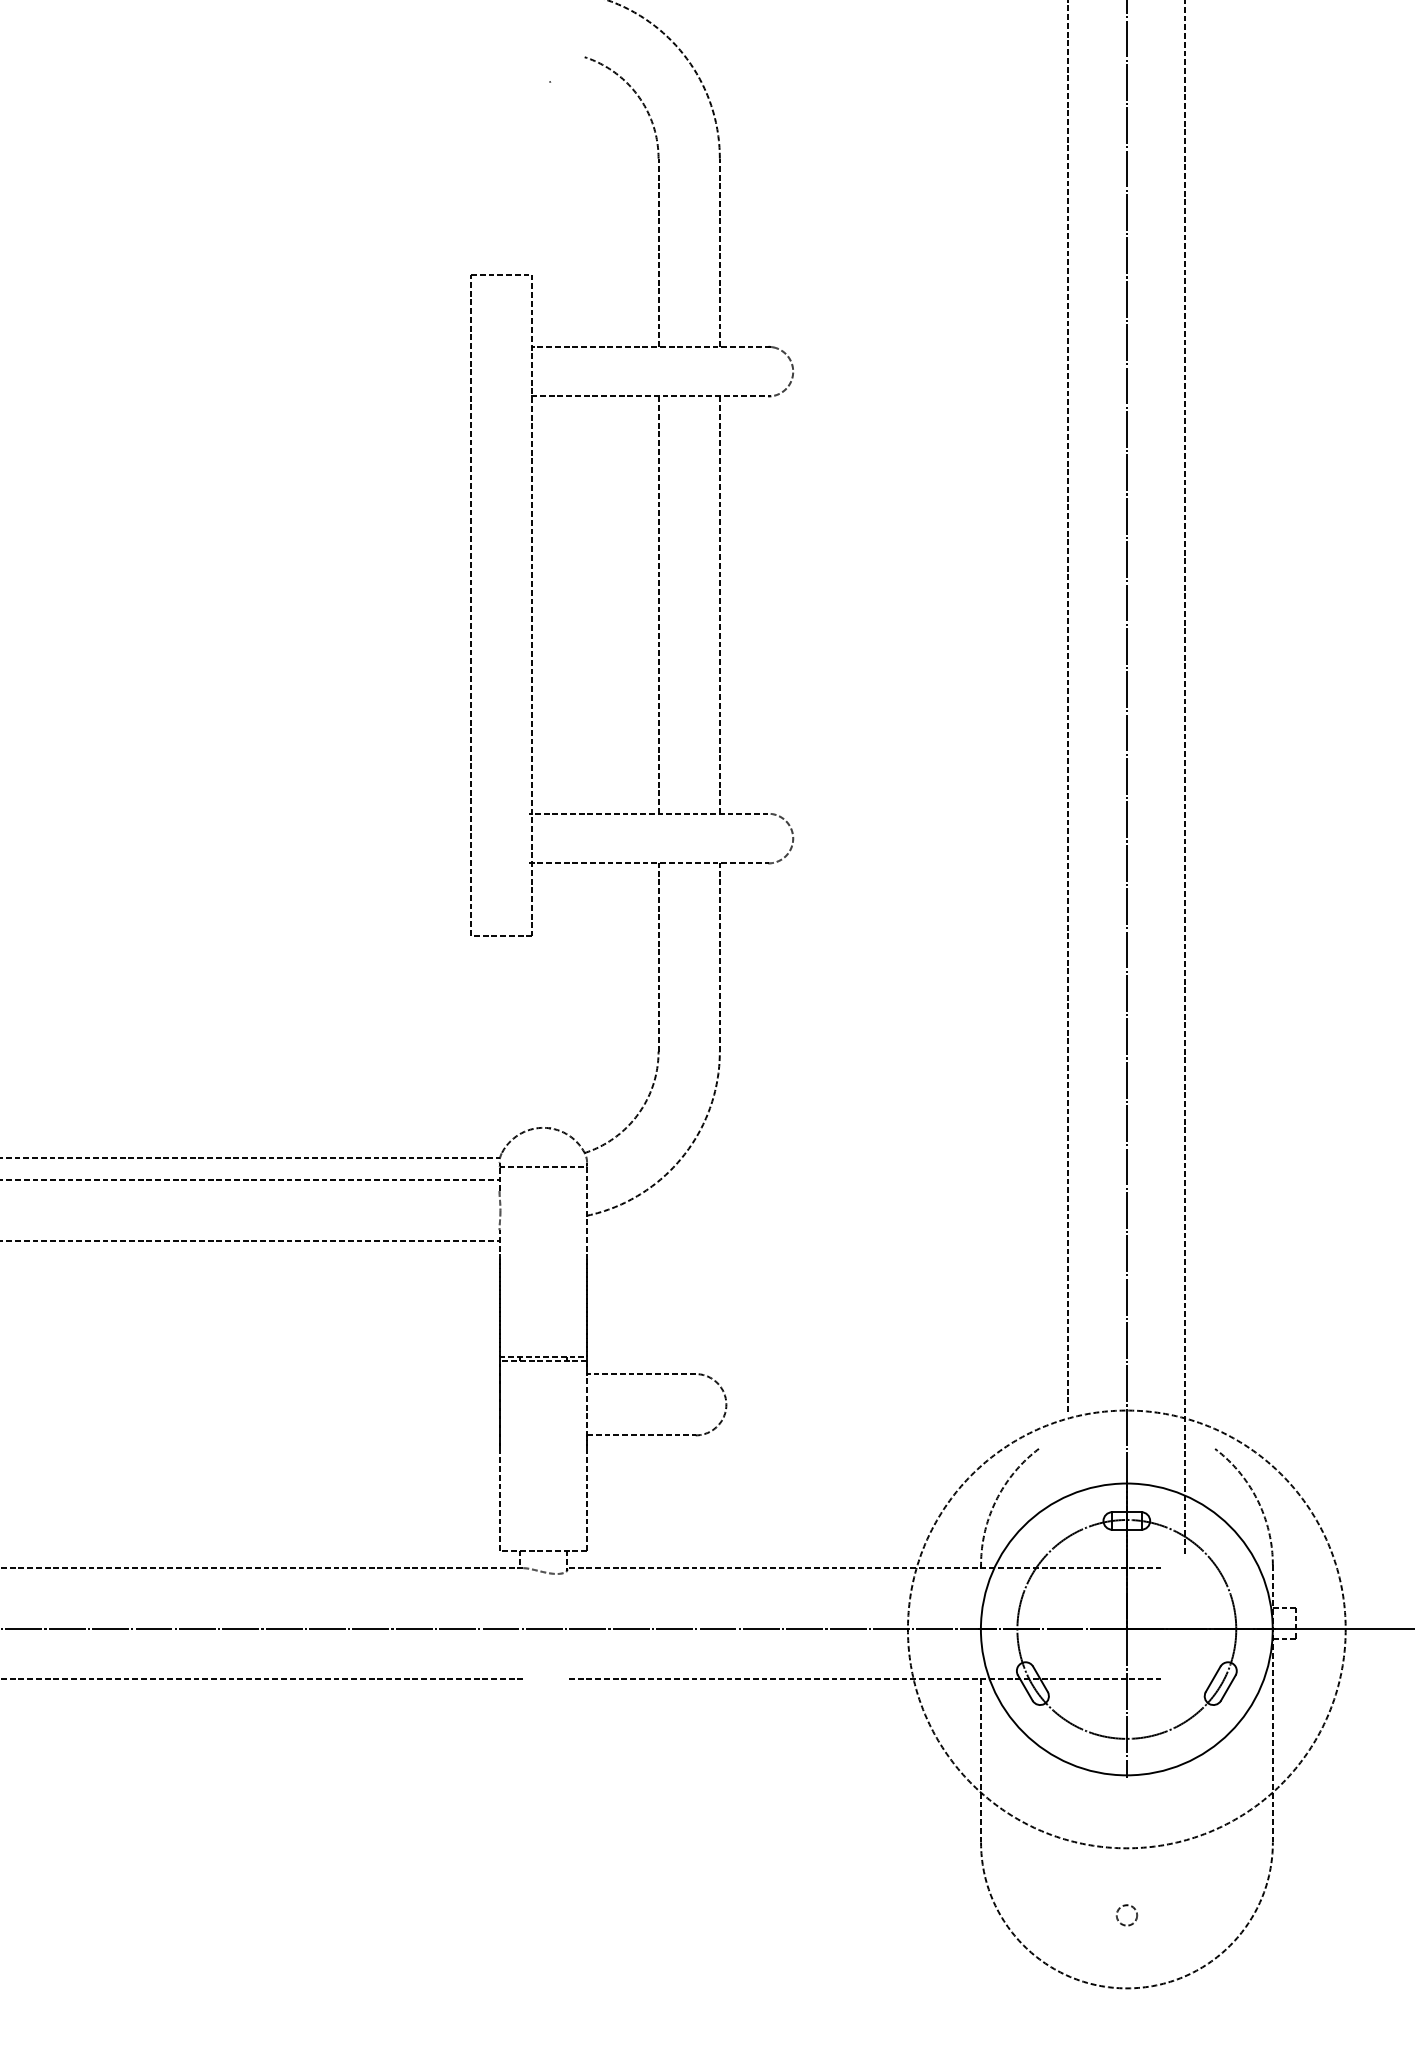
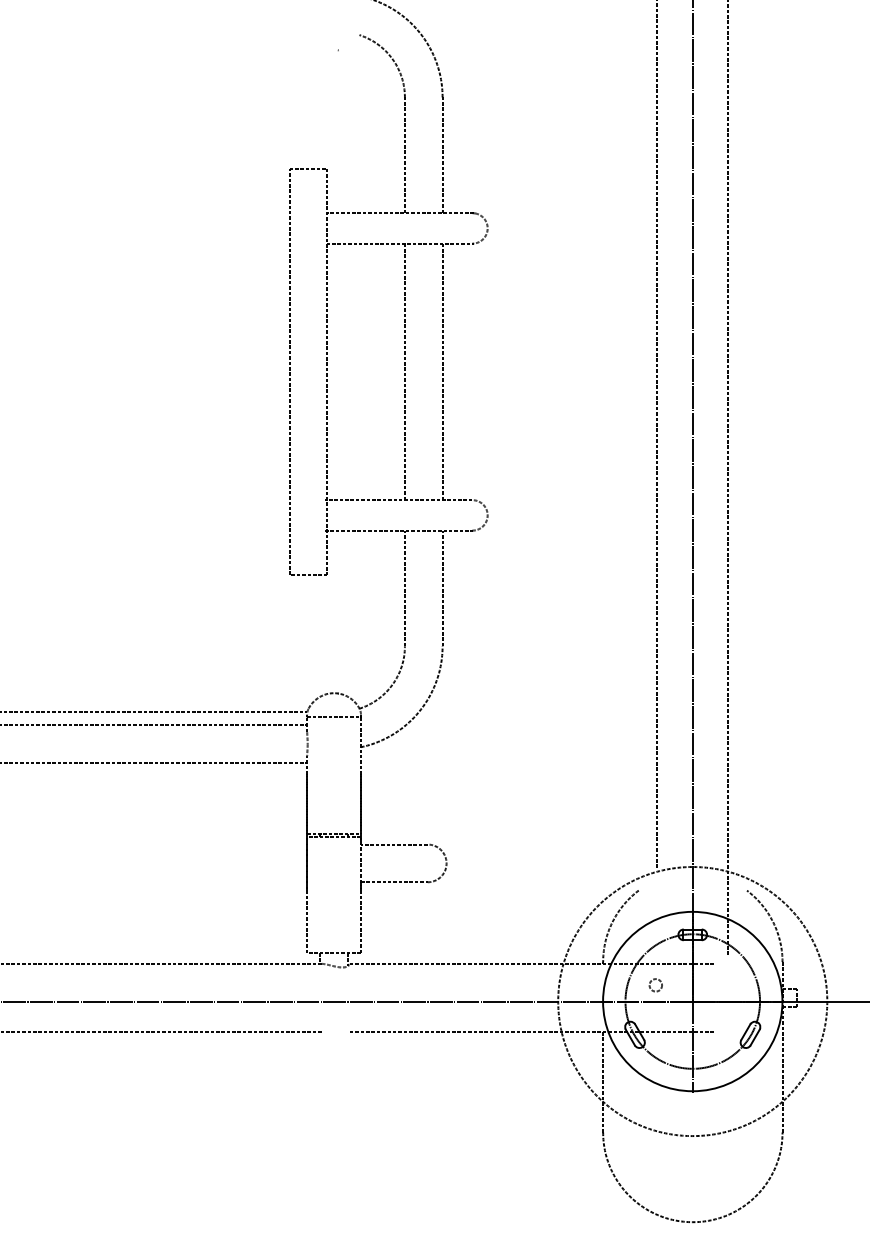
circle: (1126, 1915) -> (655, 985), moved

